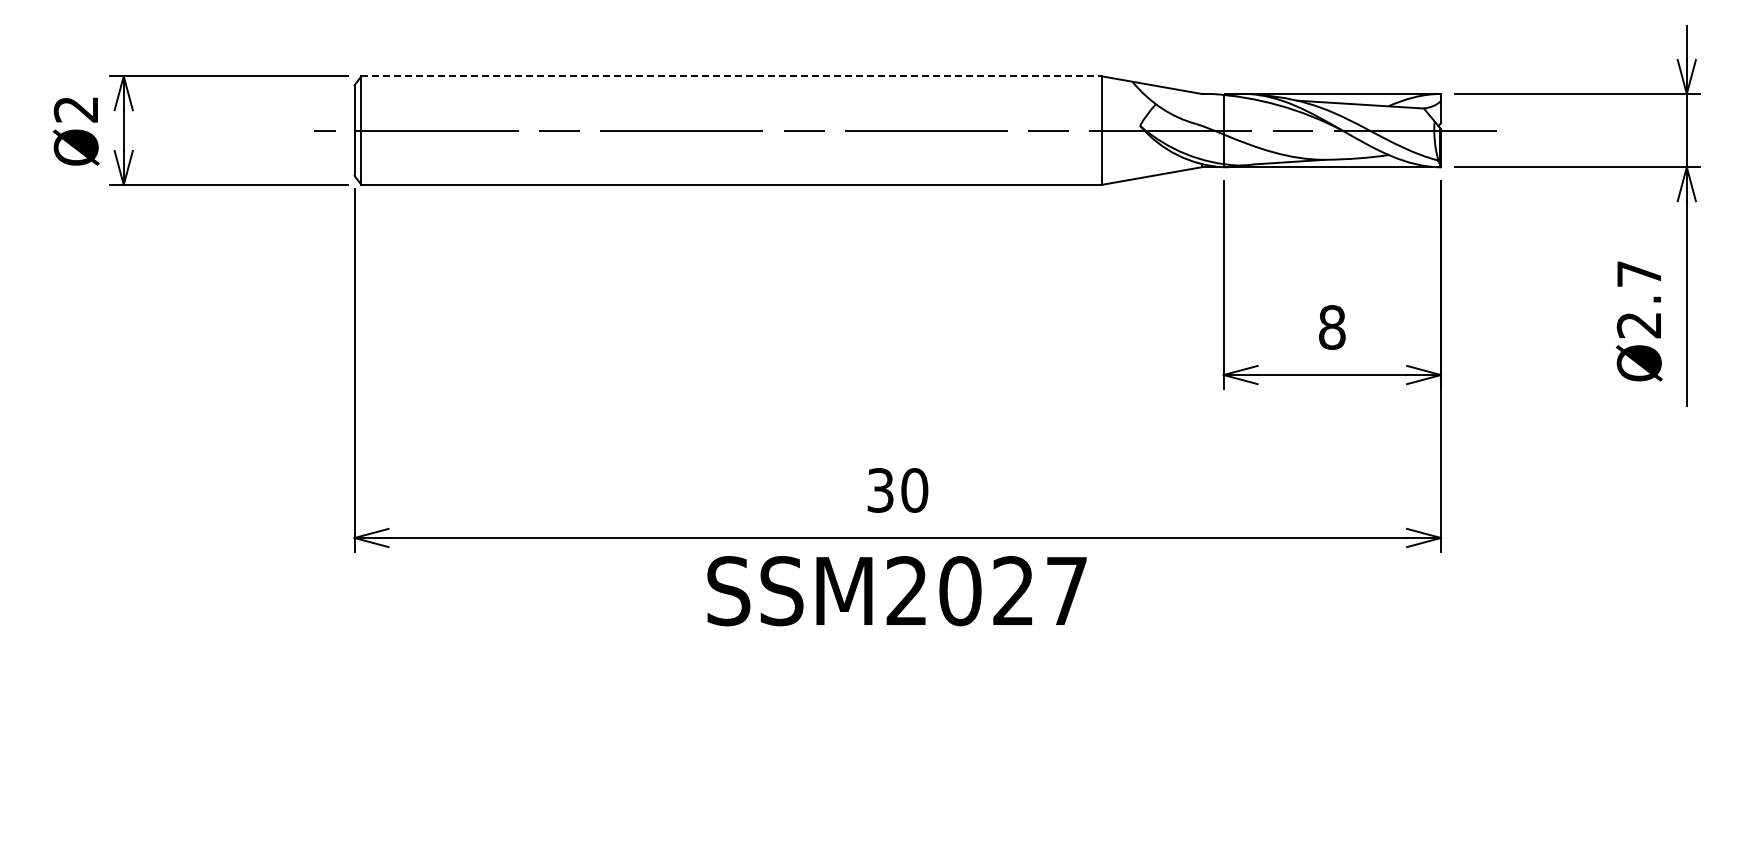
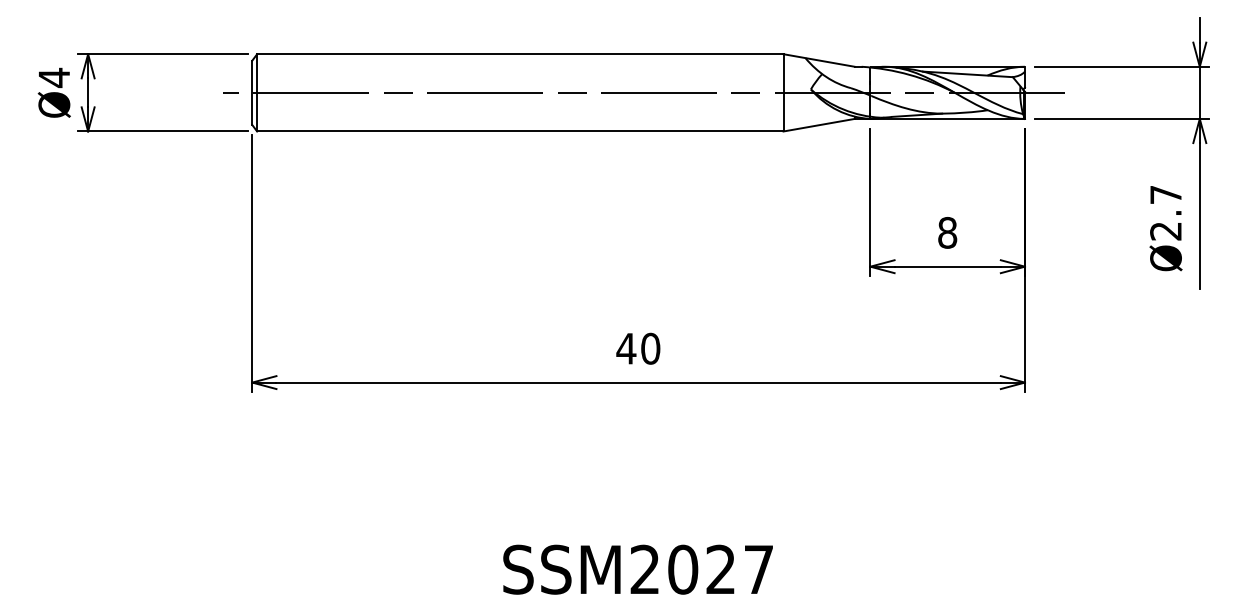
line: (731, 76) -> (520, 54), dashed -> solid
text: (75, 109) -> (53, 77), Ø2 -> Ø4
text: (880, 490) -> (626, 348), 30 -> 40
text: (896, 591) -> (637, 569), moved

